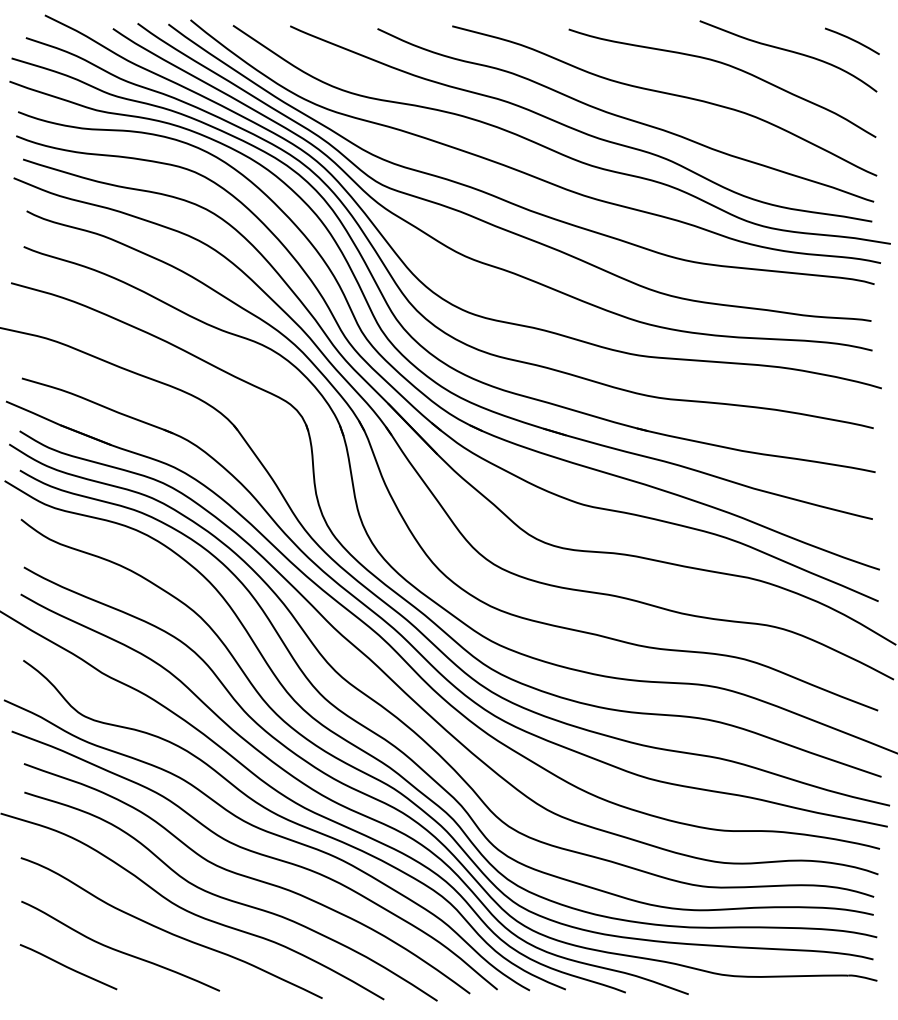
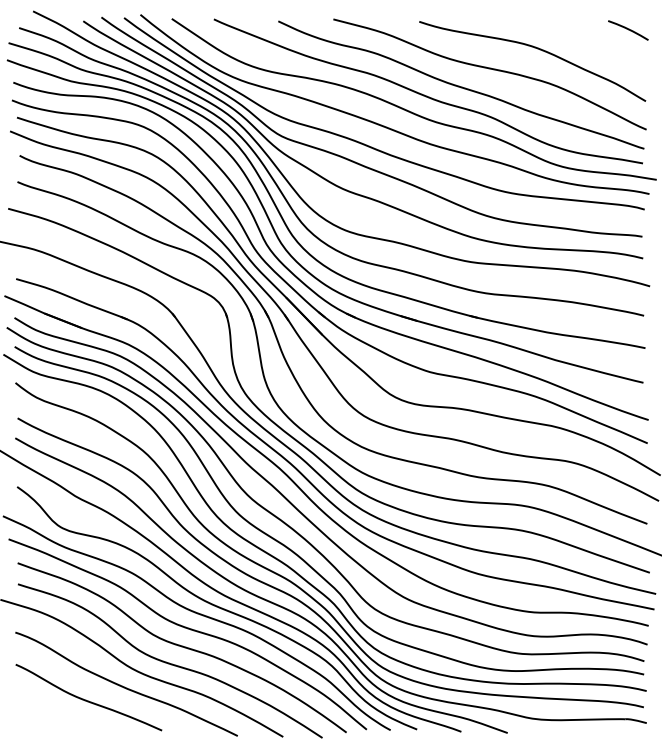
curve: (790, 52) -> (582, 38), removed
curve: (68, 967) -> (50, 713), removed

